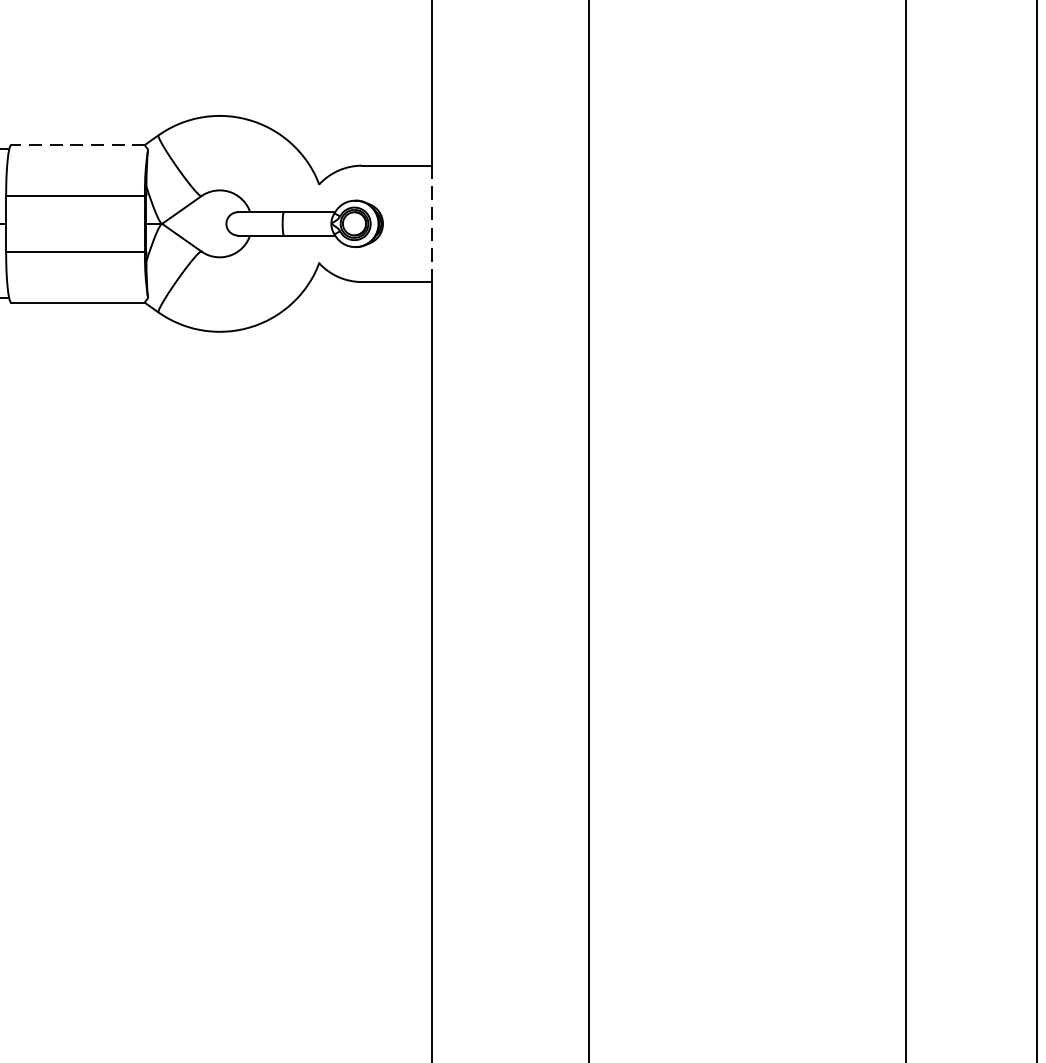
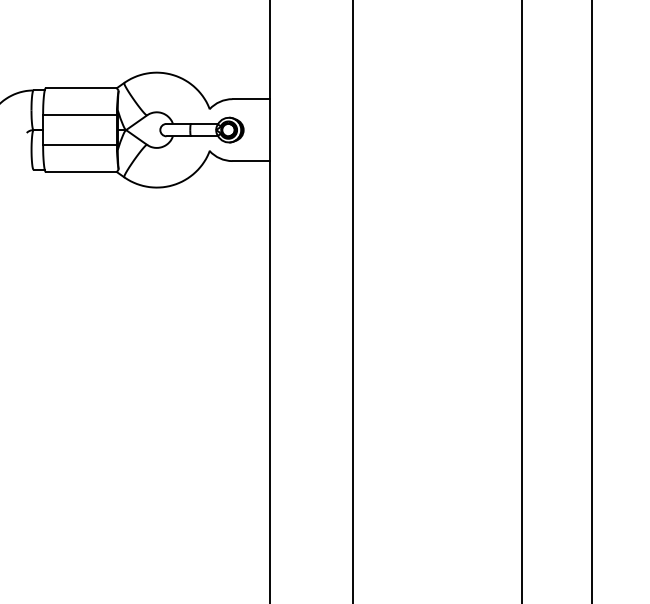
line: (78, 145) -> (81, 88), dashed -> solid
line: (431, 224) -> (269, 130), dashed -> solid

